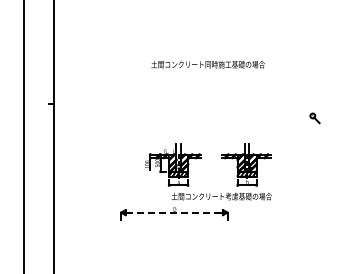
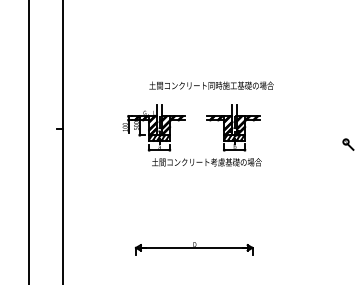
text: (207, 64) -> (210, 85), moved
part: (201, 158) -> (184, 120), moved
line: (174, 212) -> (194, 247), dashed -> solid

